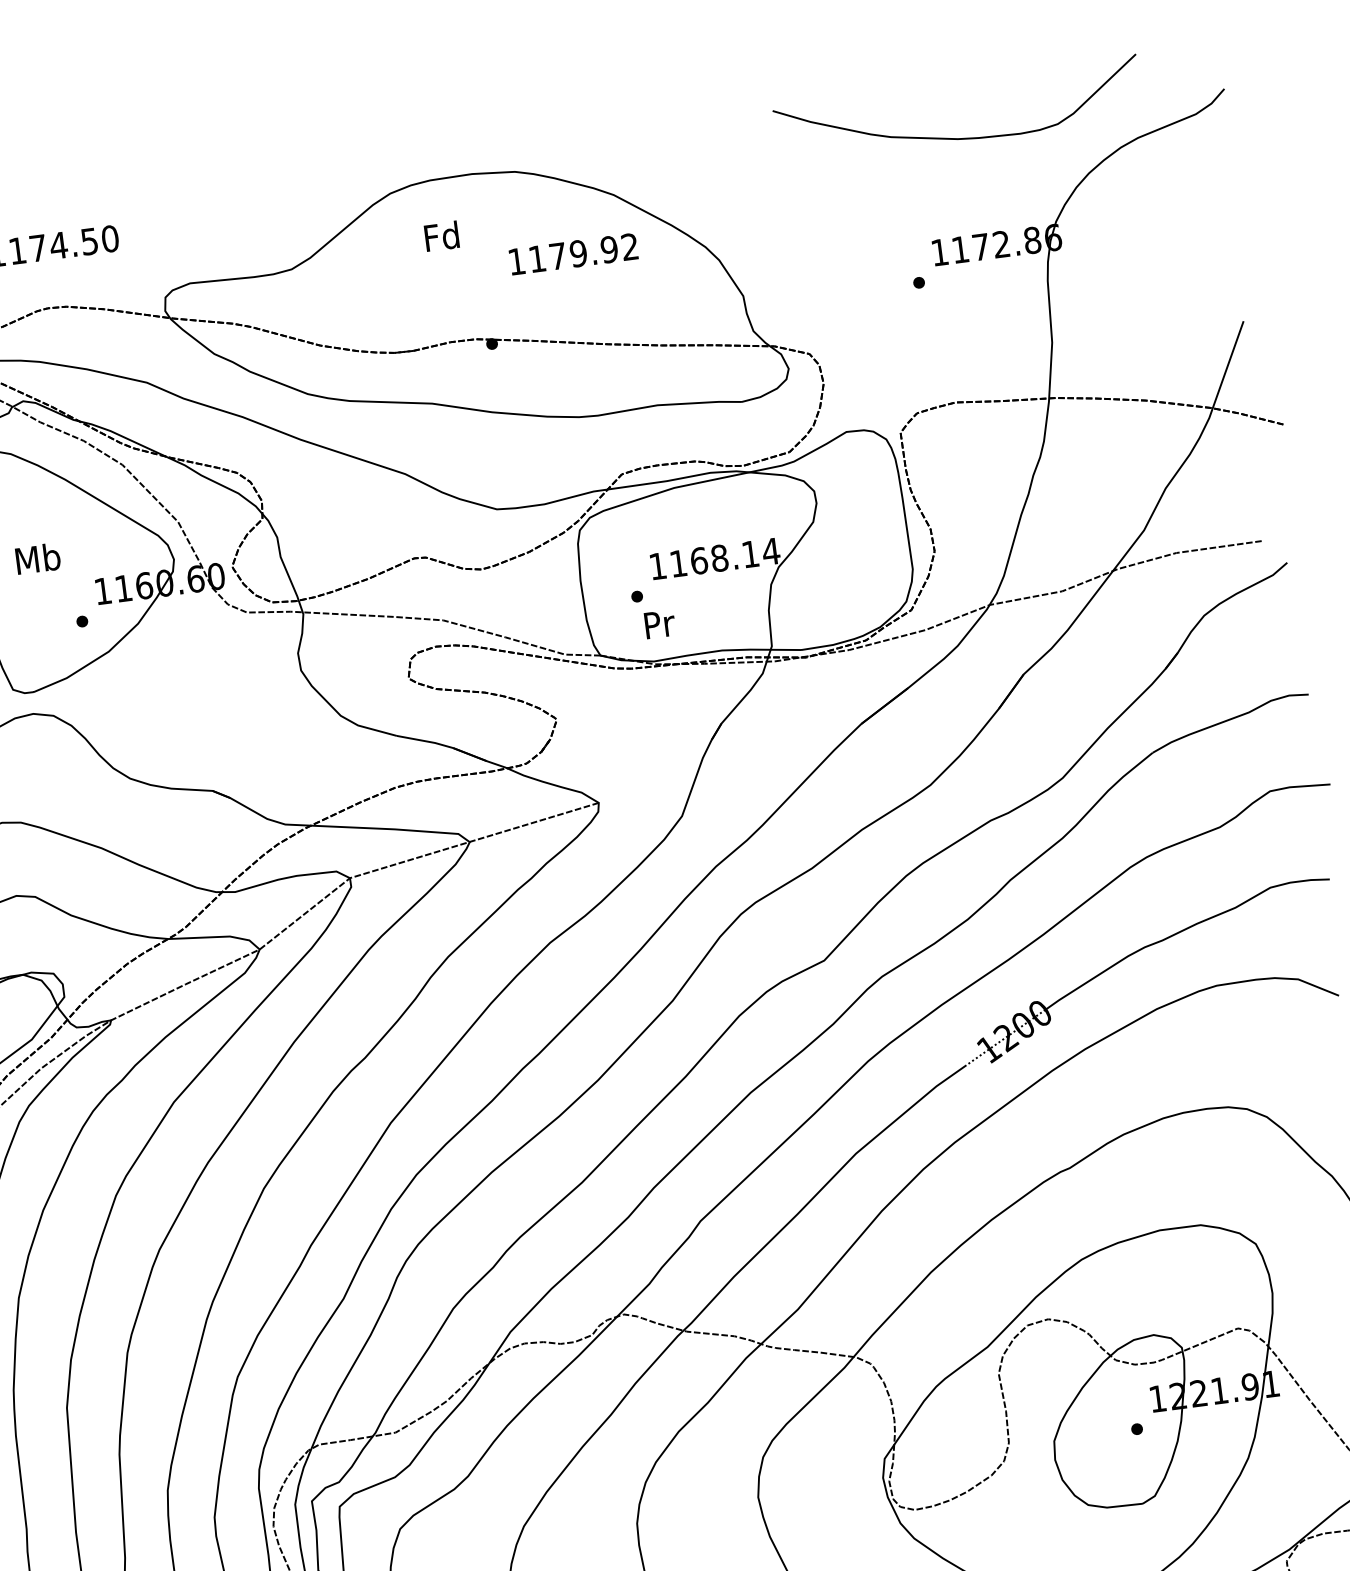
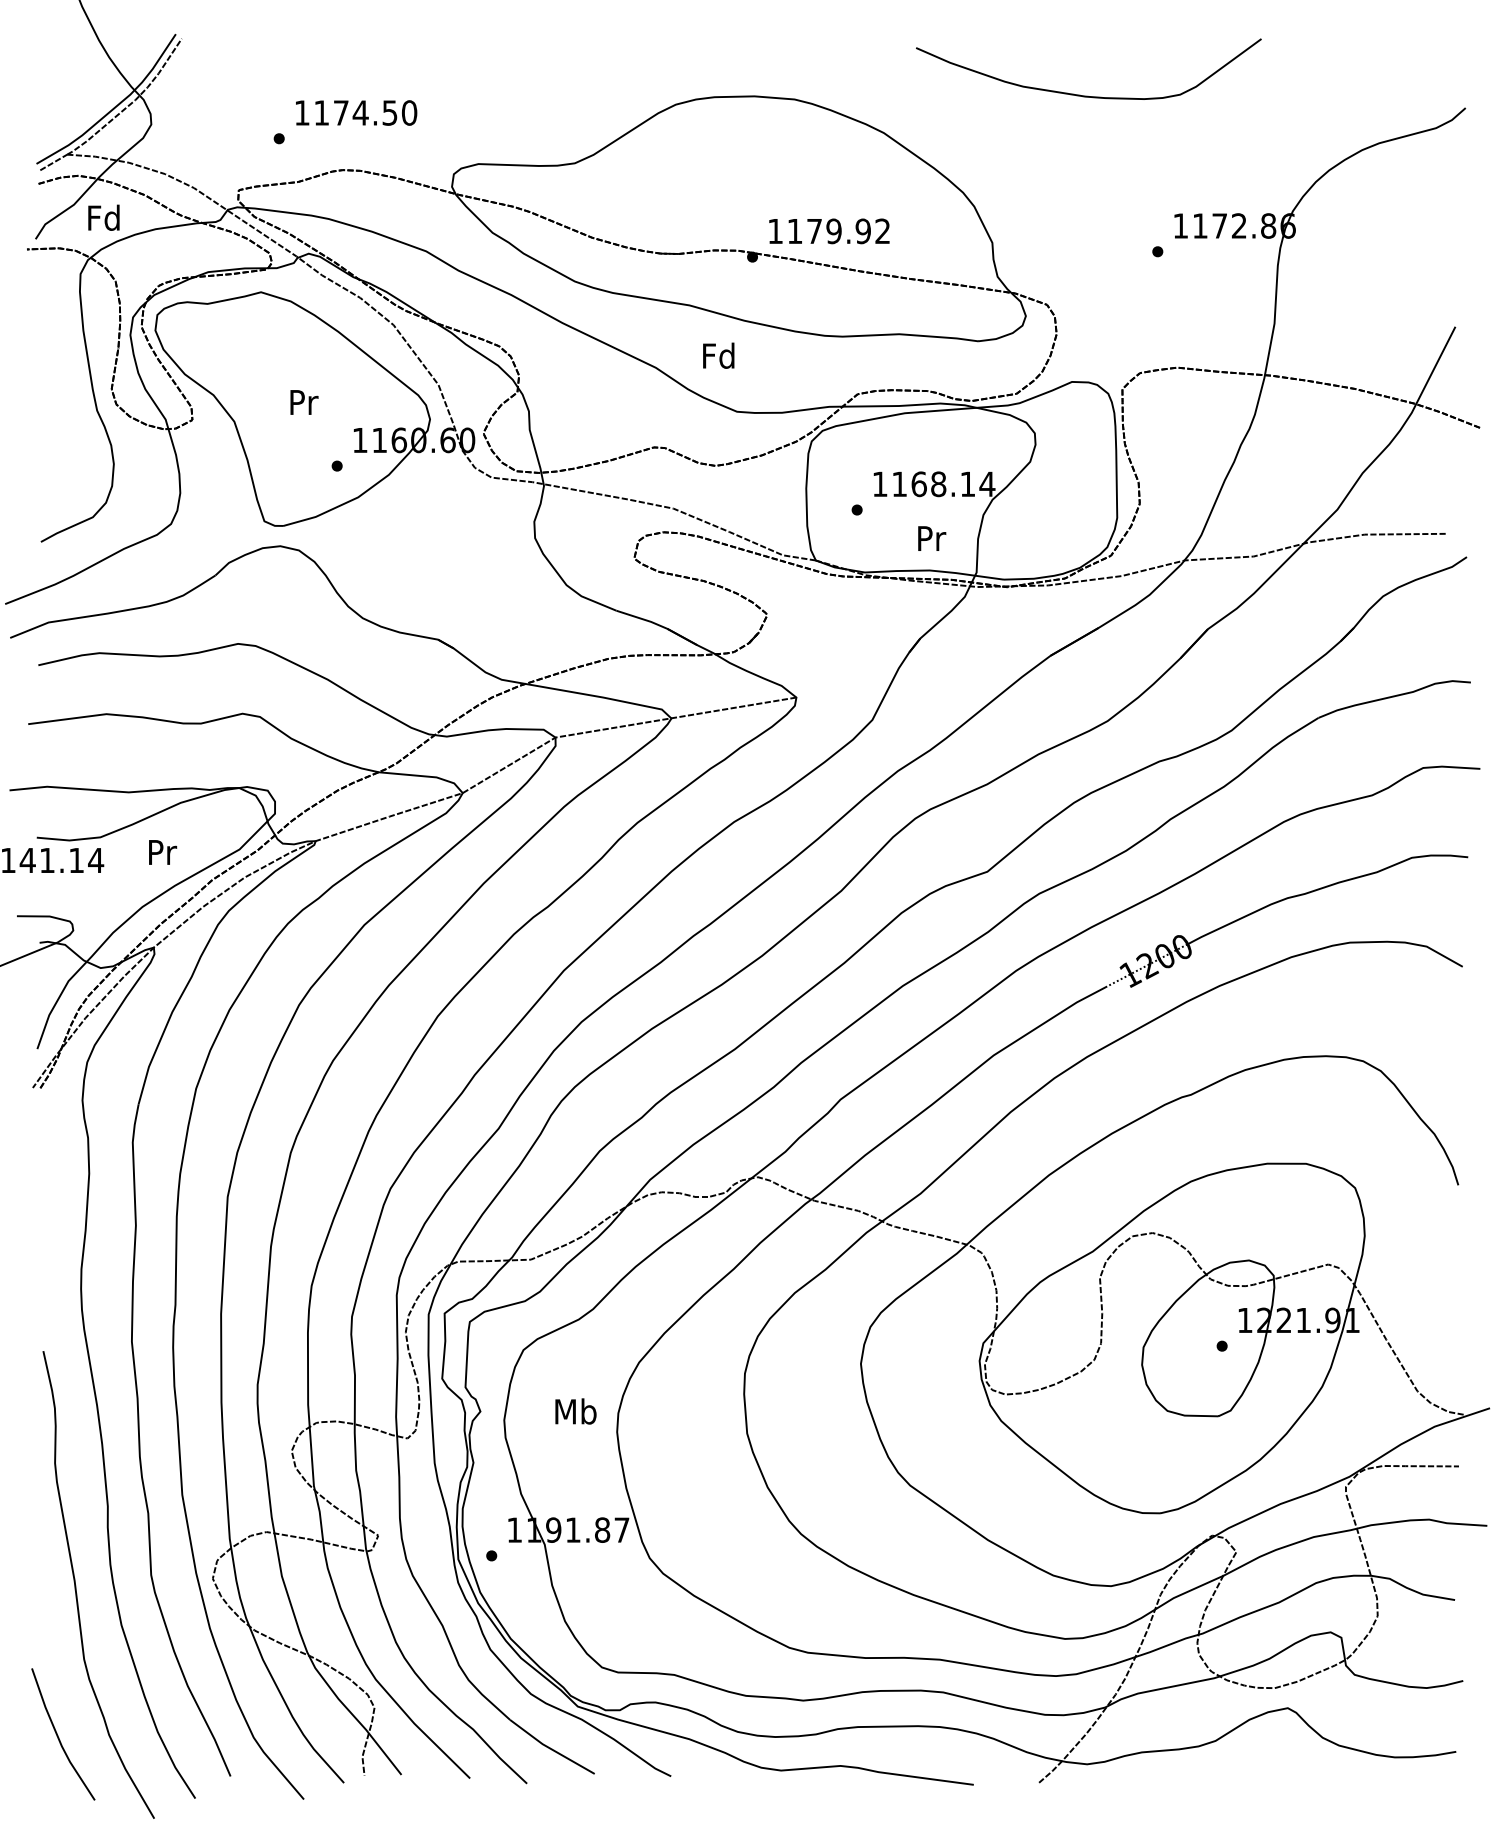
curve: (961, 137) -> (1088, 95), moved
text: (441, 236) -> (718, 355), moved
text: (573, 254) -> (829, 231), moved
text: (38, 559) -> (303, 402), Mb -> Pr
text: (660, 624) -> (932, 538), moved

